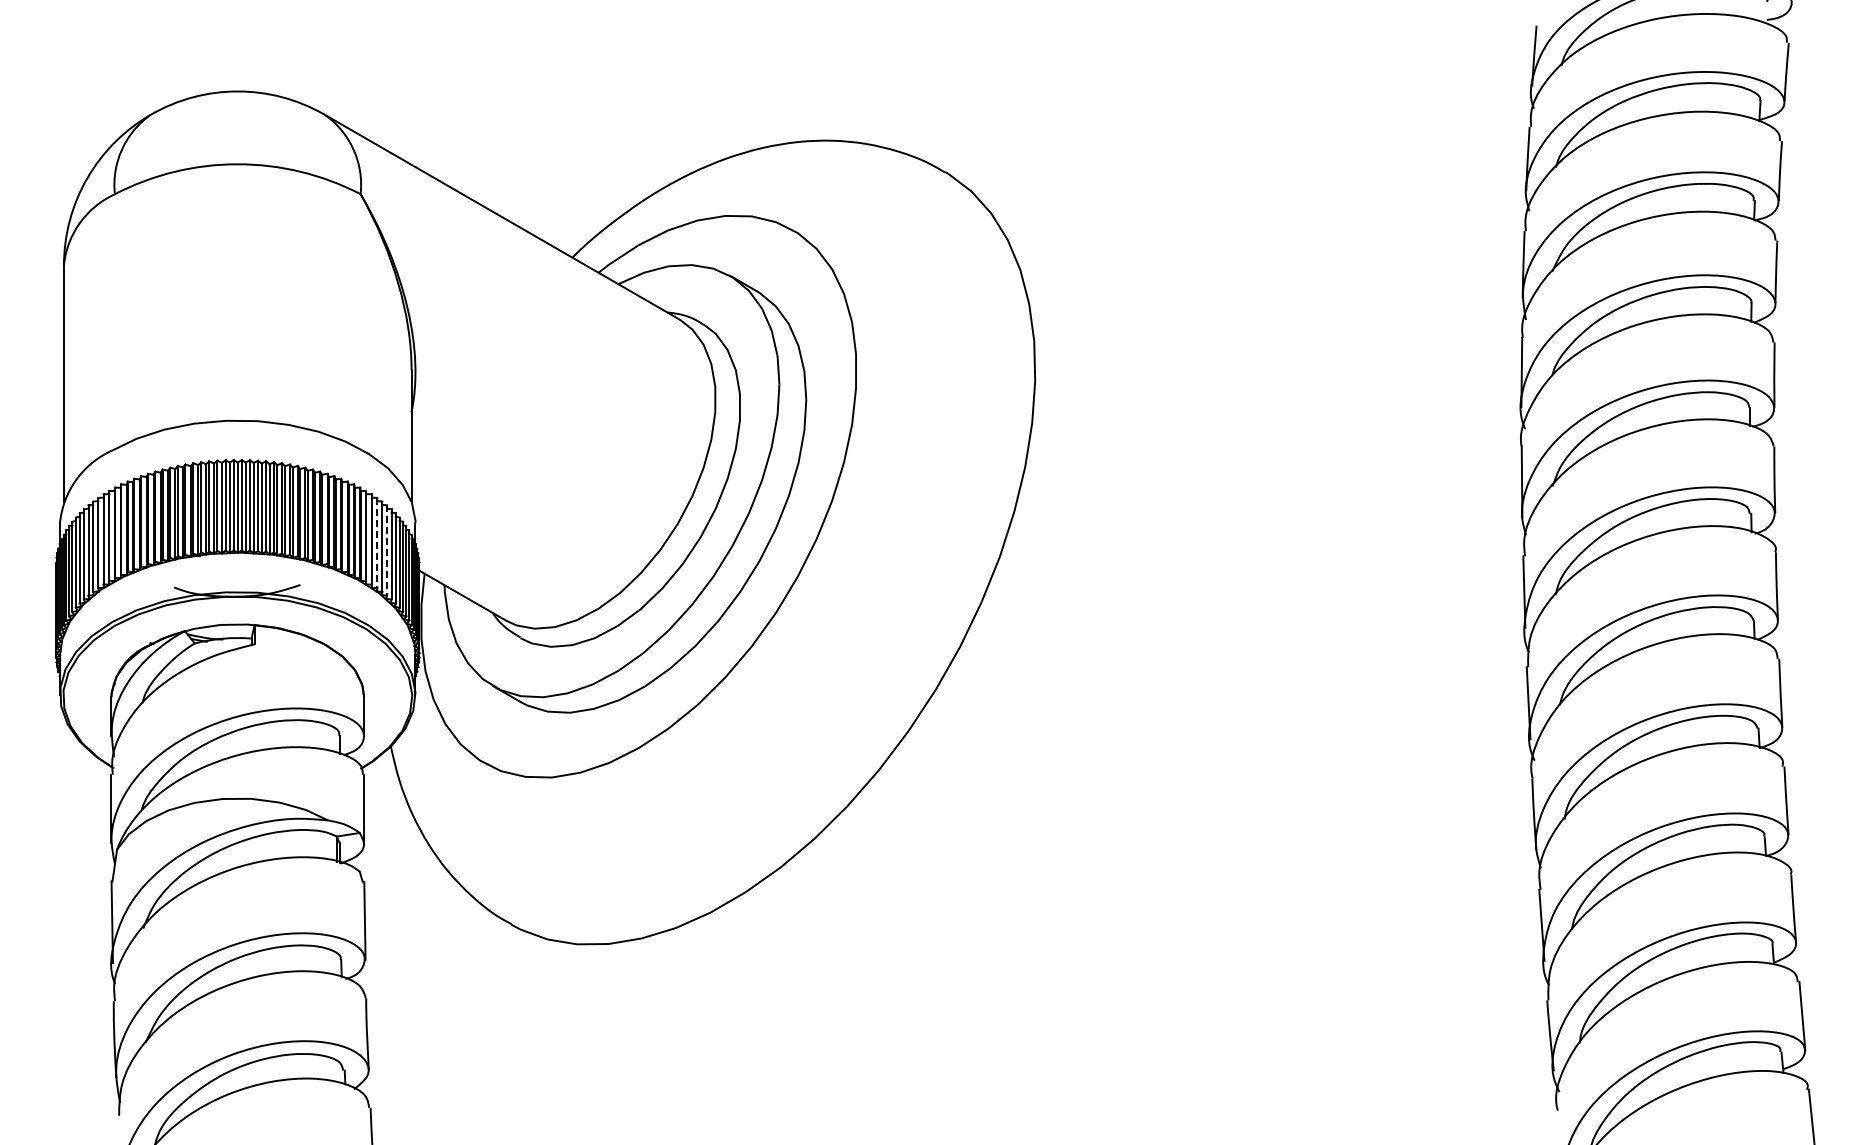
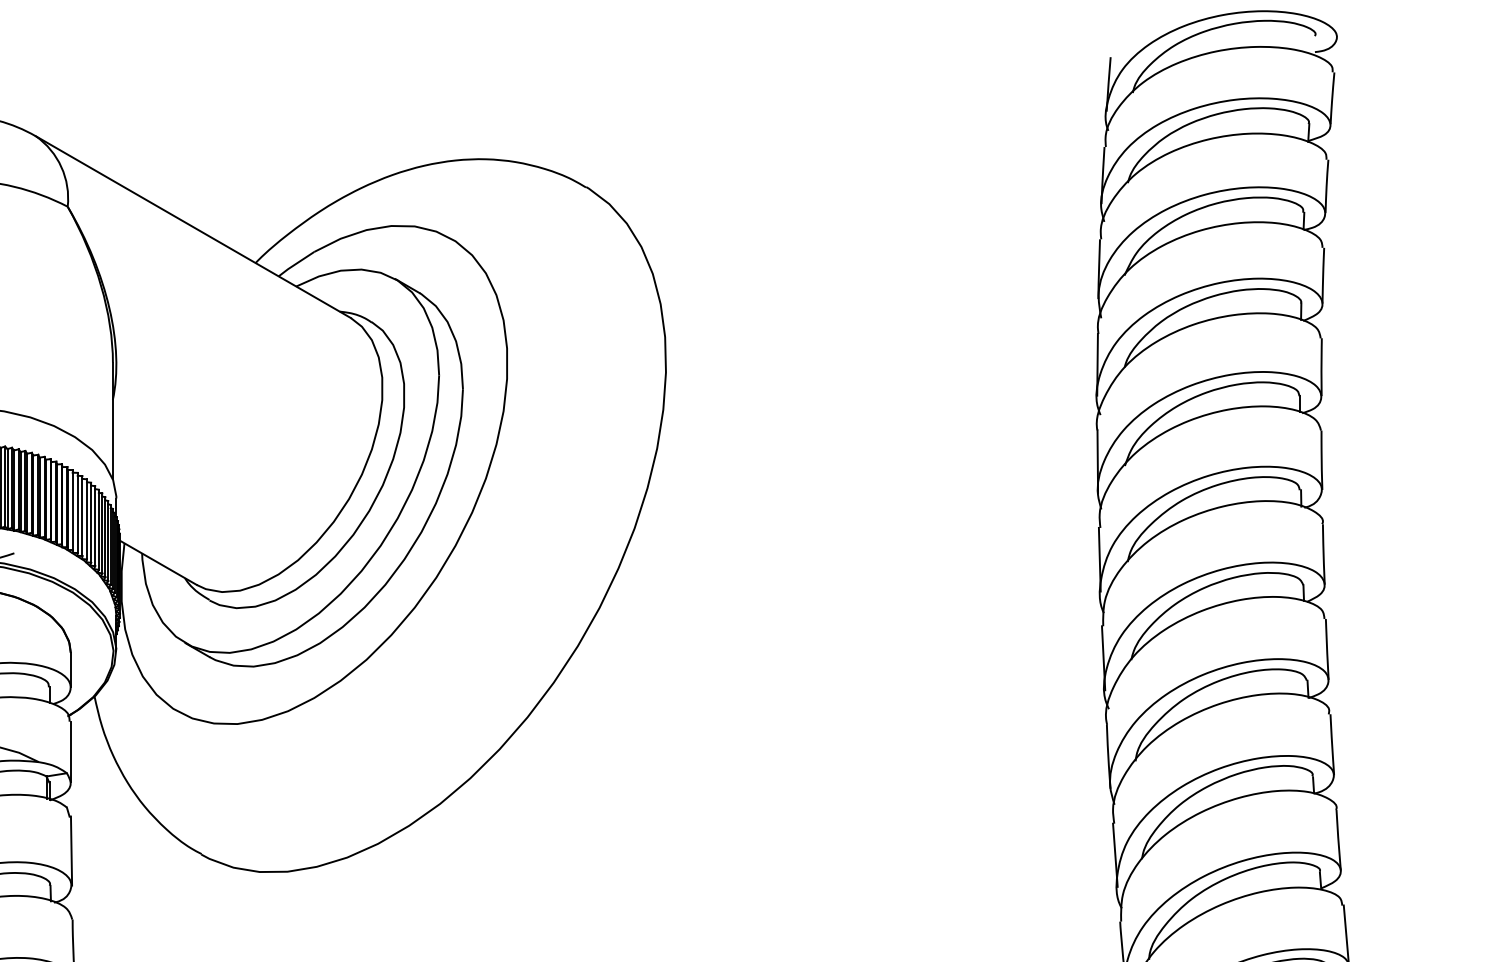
line: (377, 543) -> (82, 516), dashed -> solid
line: (387, 551) -> (91, 523), dashed -> solid

